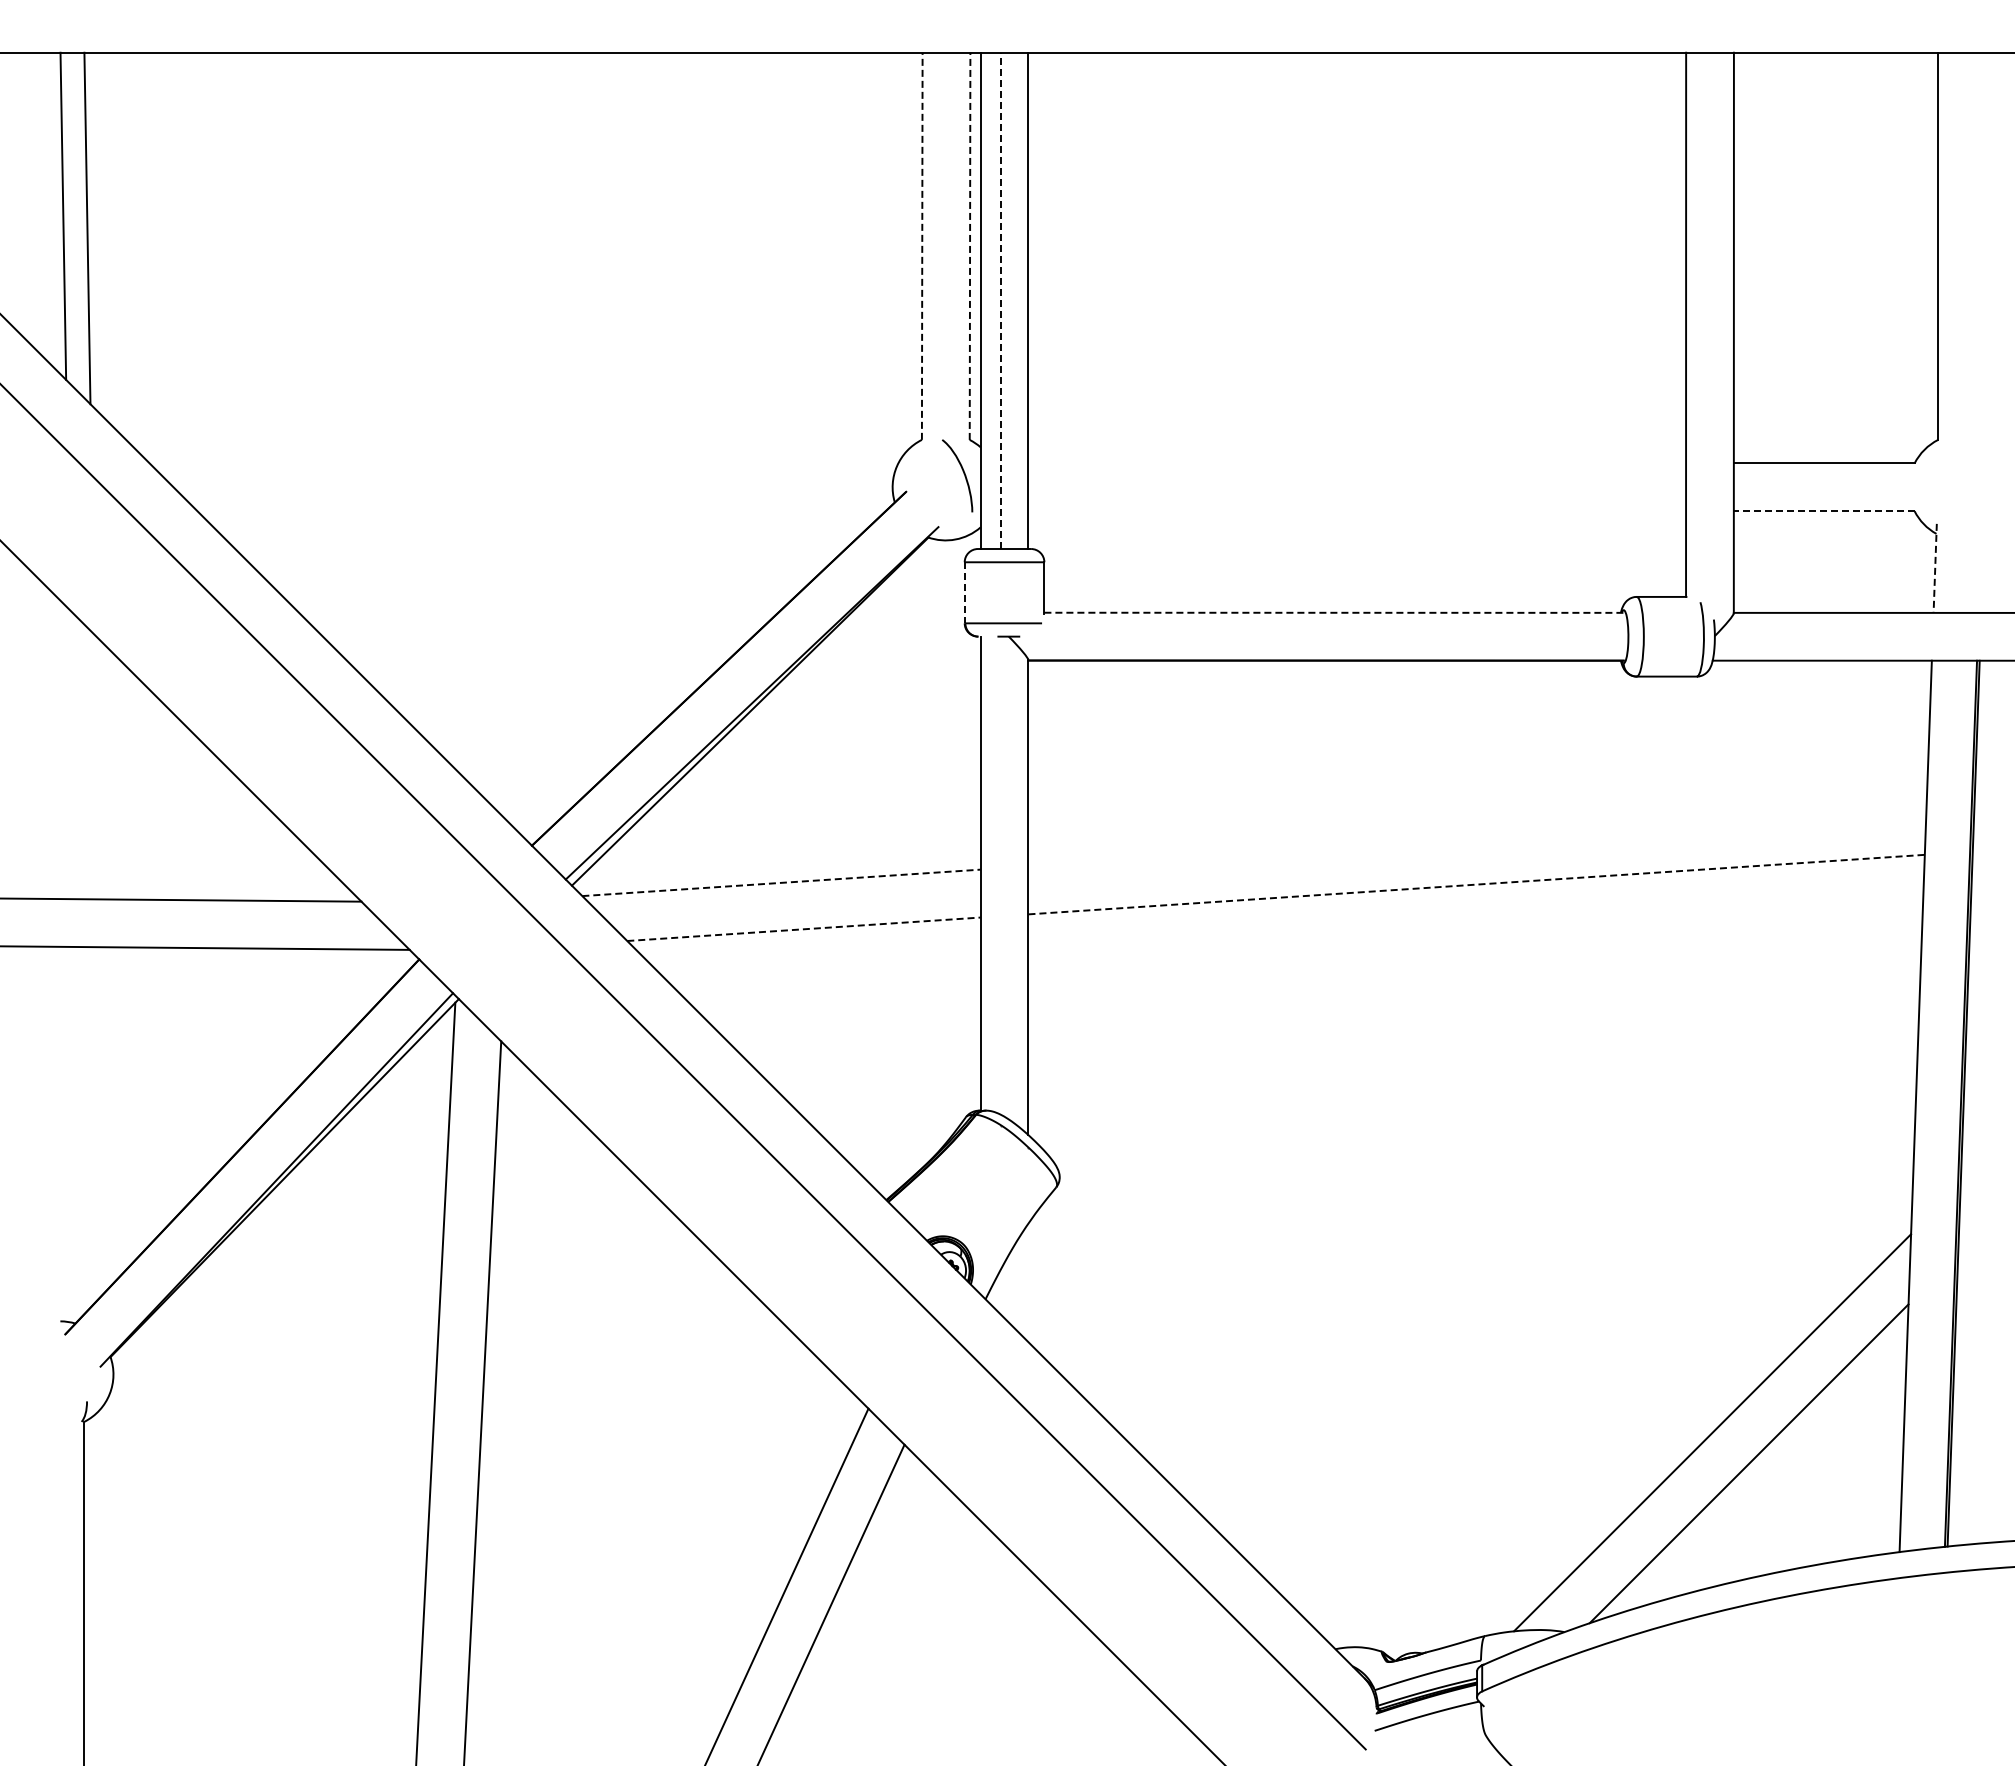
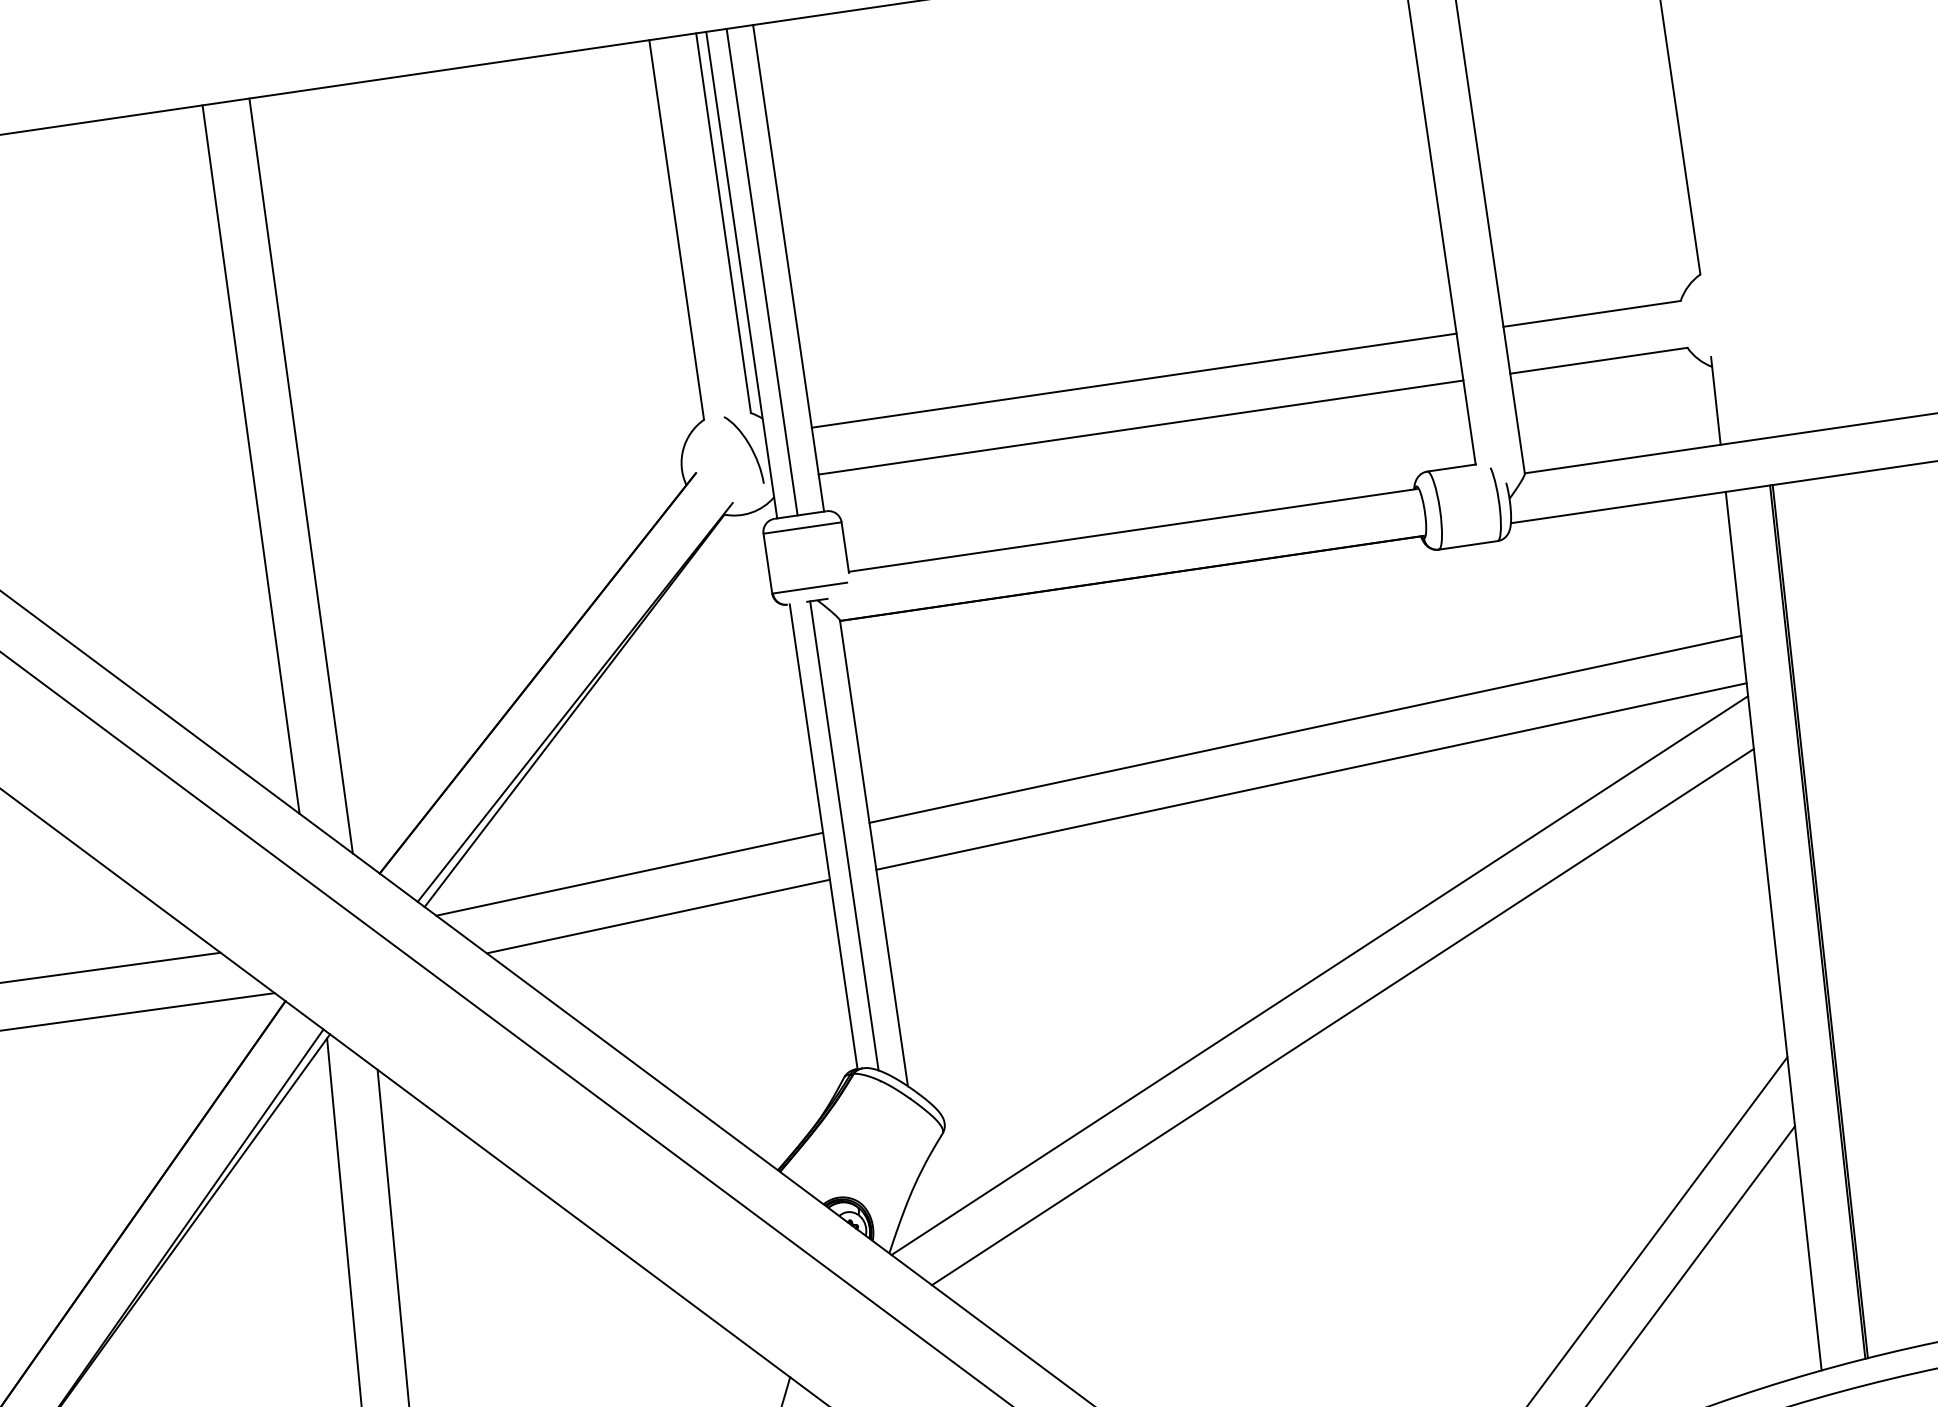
line: (922, 246) -> (676, 230), dashed -> solid
line: (970, 246) -> (724, 223), dashed -> solid
line: (1001, 300) -> (762, 271), dashed -> solid
line: (463, 413) -> (250, 459), added
line: (511, 436) -> (301, 475), added
line: (1357, 463) -> (1134, 380), added
line: (1357, 511) -> (1141, 427), added
line: (1823, 511) -> (1598, 361), dashed -> solid
line: (1935, 568) -> (1716, 400), dashed -> solid
line: (964, 592) -> (767, 563), dashed -> solid
line: (1334, 612) -> (1133, 530), dashed -> solid
line: (1477, 836) -> (1305, 729), added
line: (1001, 875) -> (844, 835), added
line: (781, 882) -> (629, 873), dashed -> solid
line: (1477, 884) -> (1312, 776), dashed -> solid
line: (804, 929) -> (658, 916), dashed -> solid
line: (1455, 1084) -> (1319, 975), added
line: (1472, 1129) -> (1342, 1017), added

